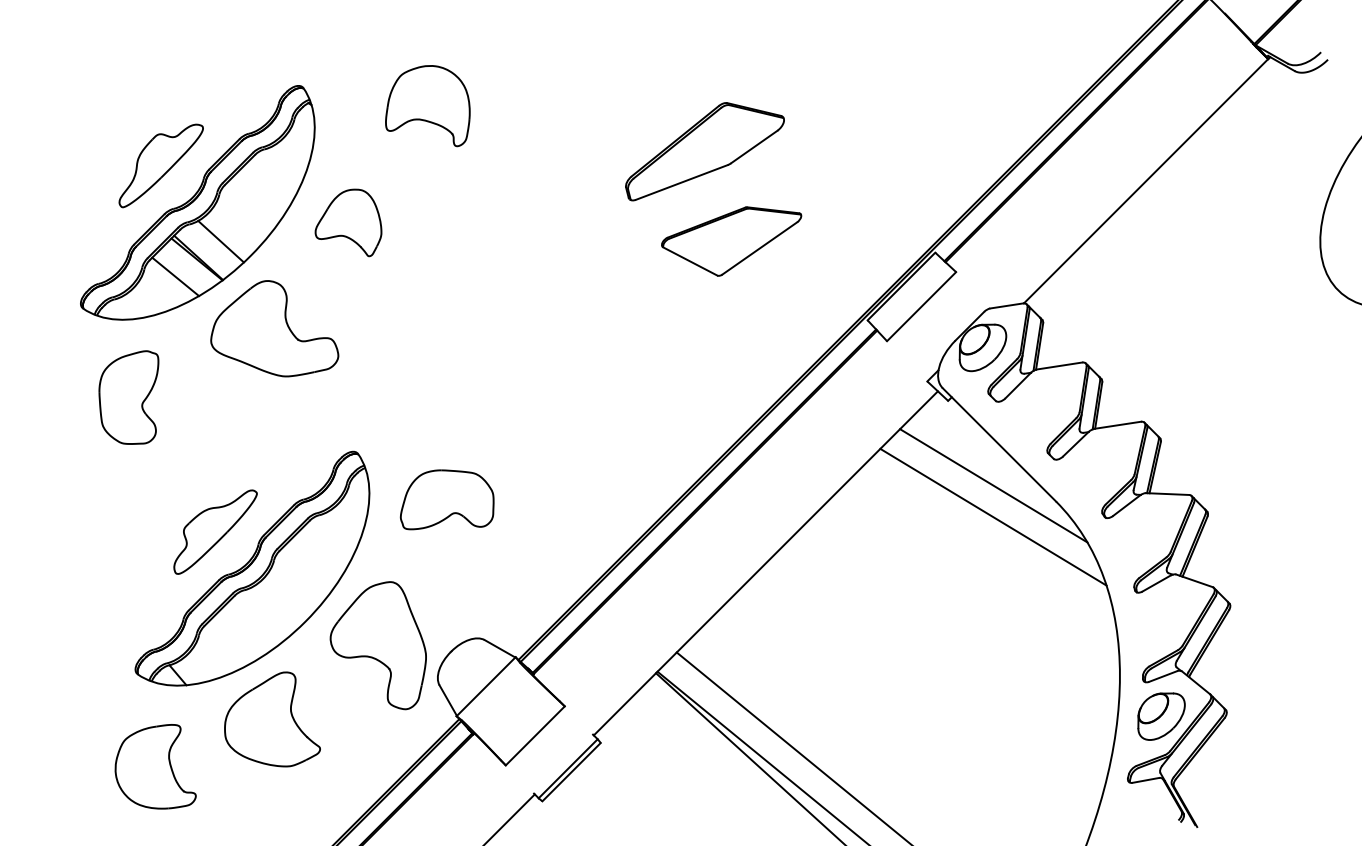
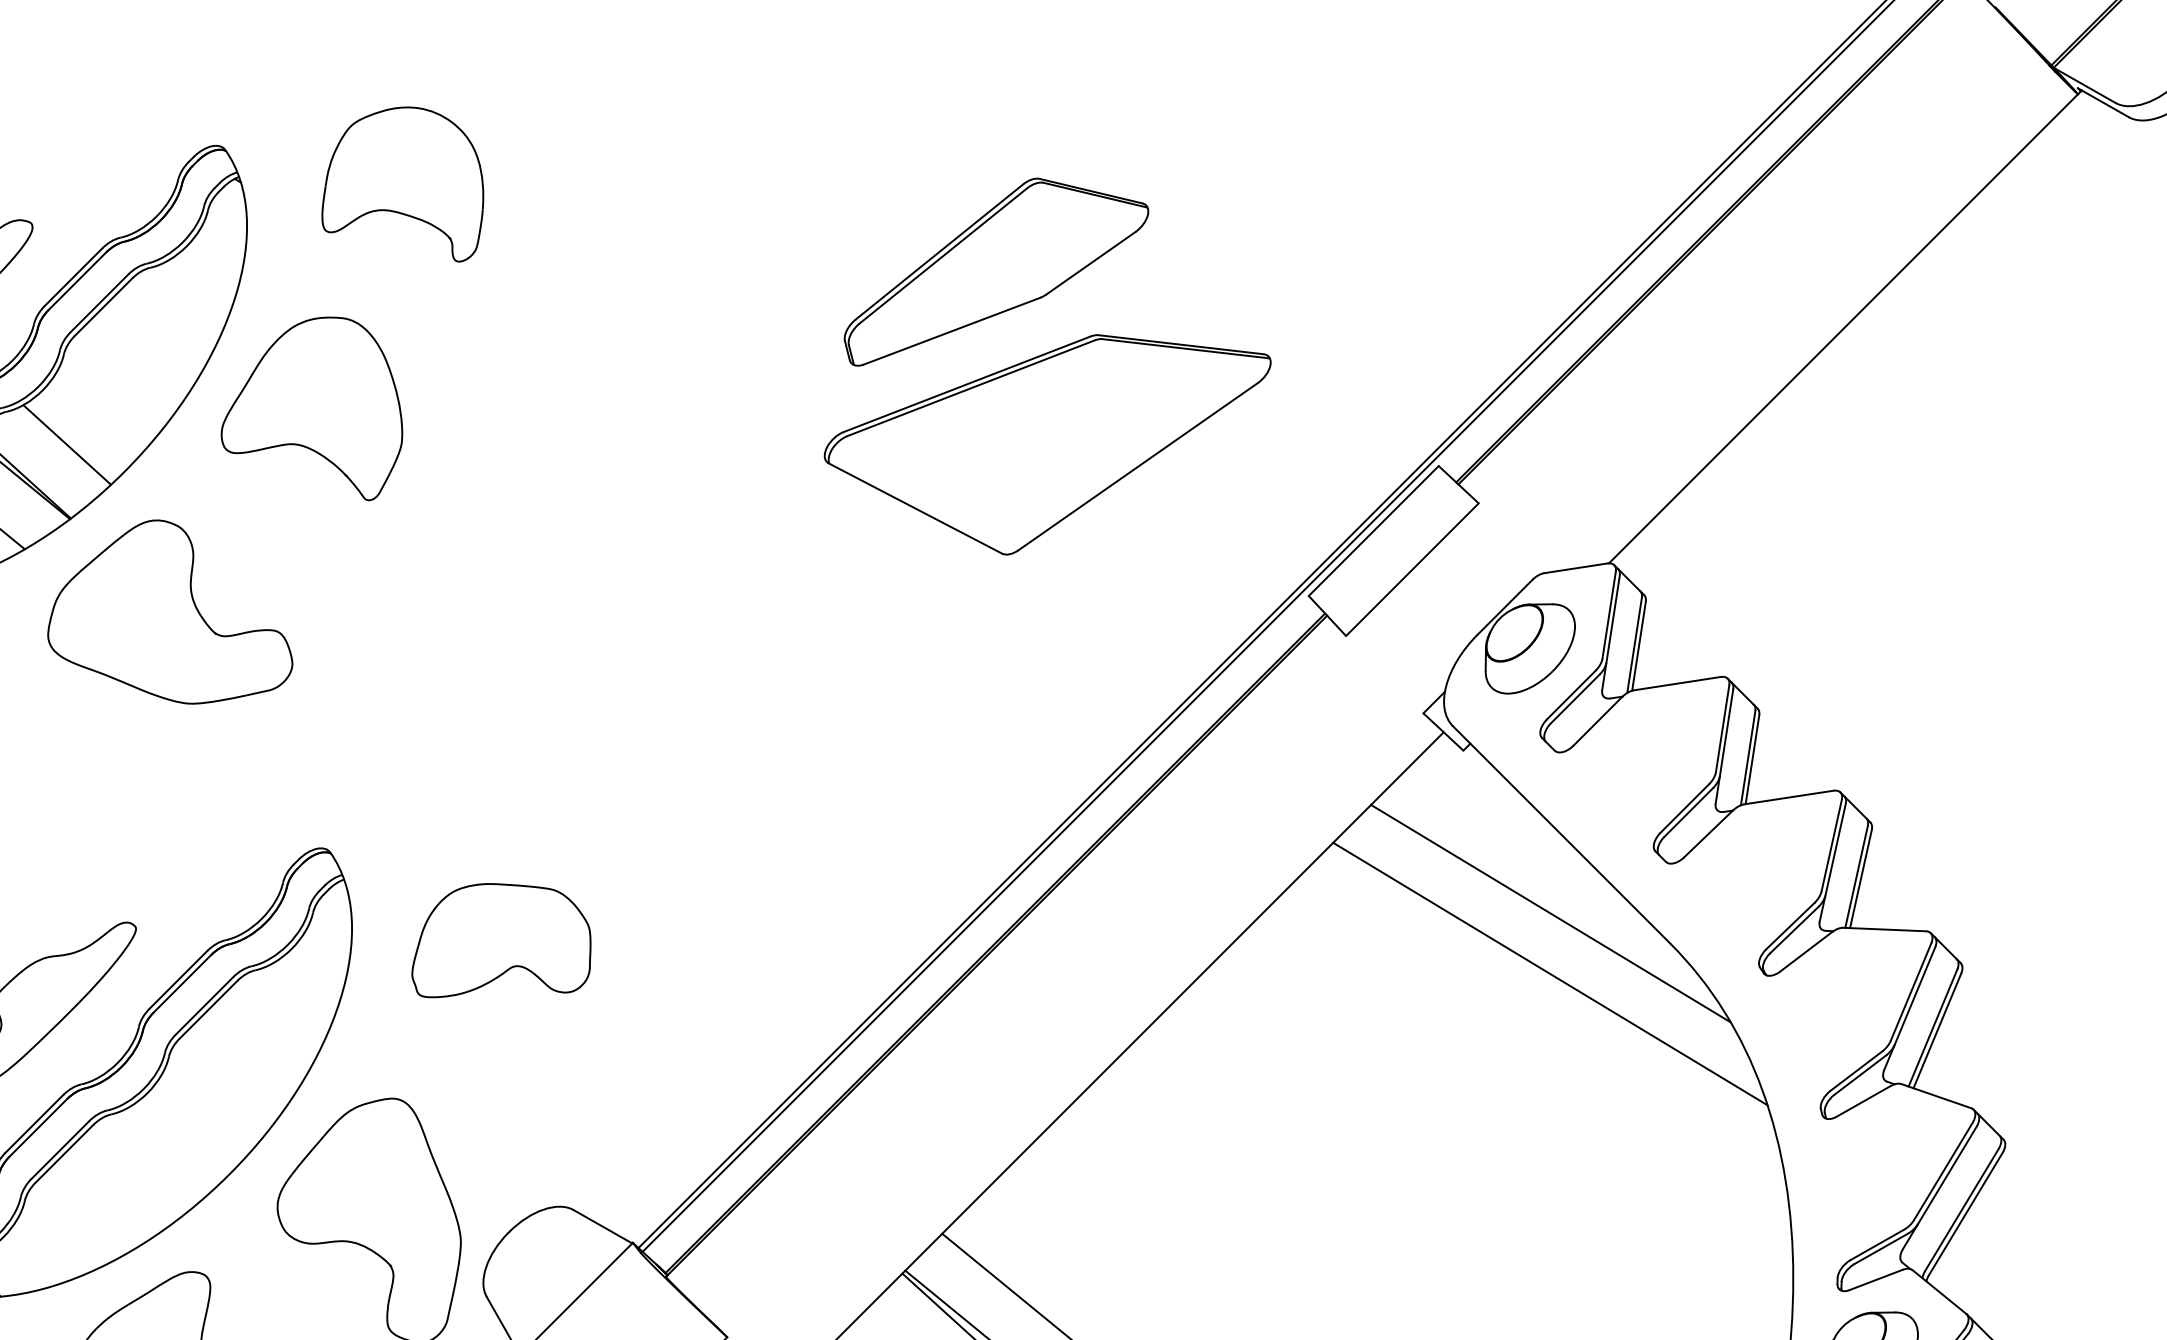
part: (427, 106) -> (402, 185), moved
part: (348, 222) -> (311, 408), size x1.43
part: (731, 241) -> (1047, 444), size x1.67

